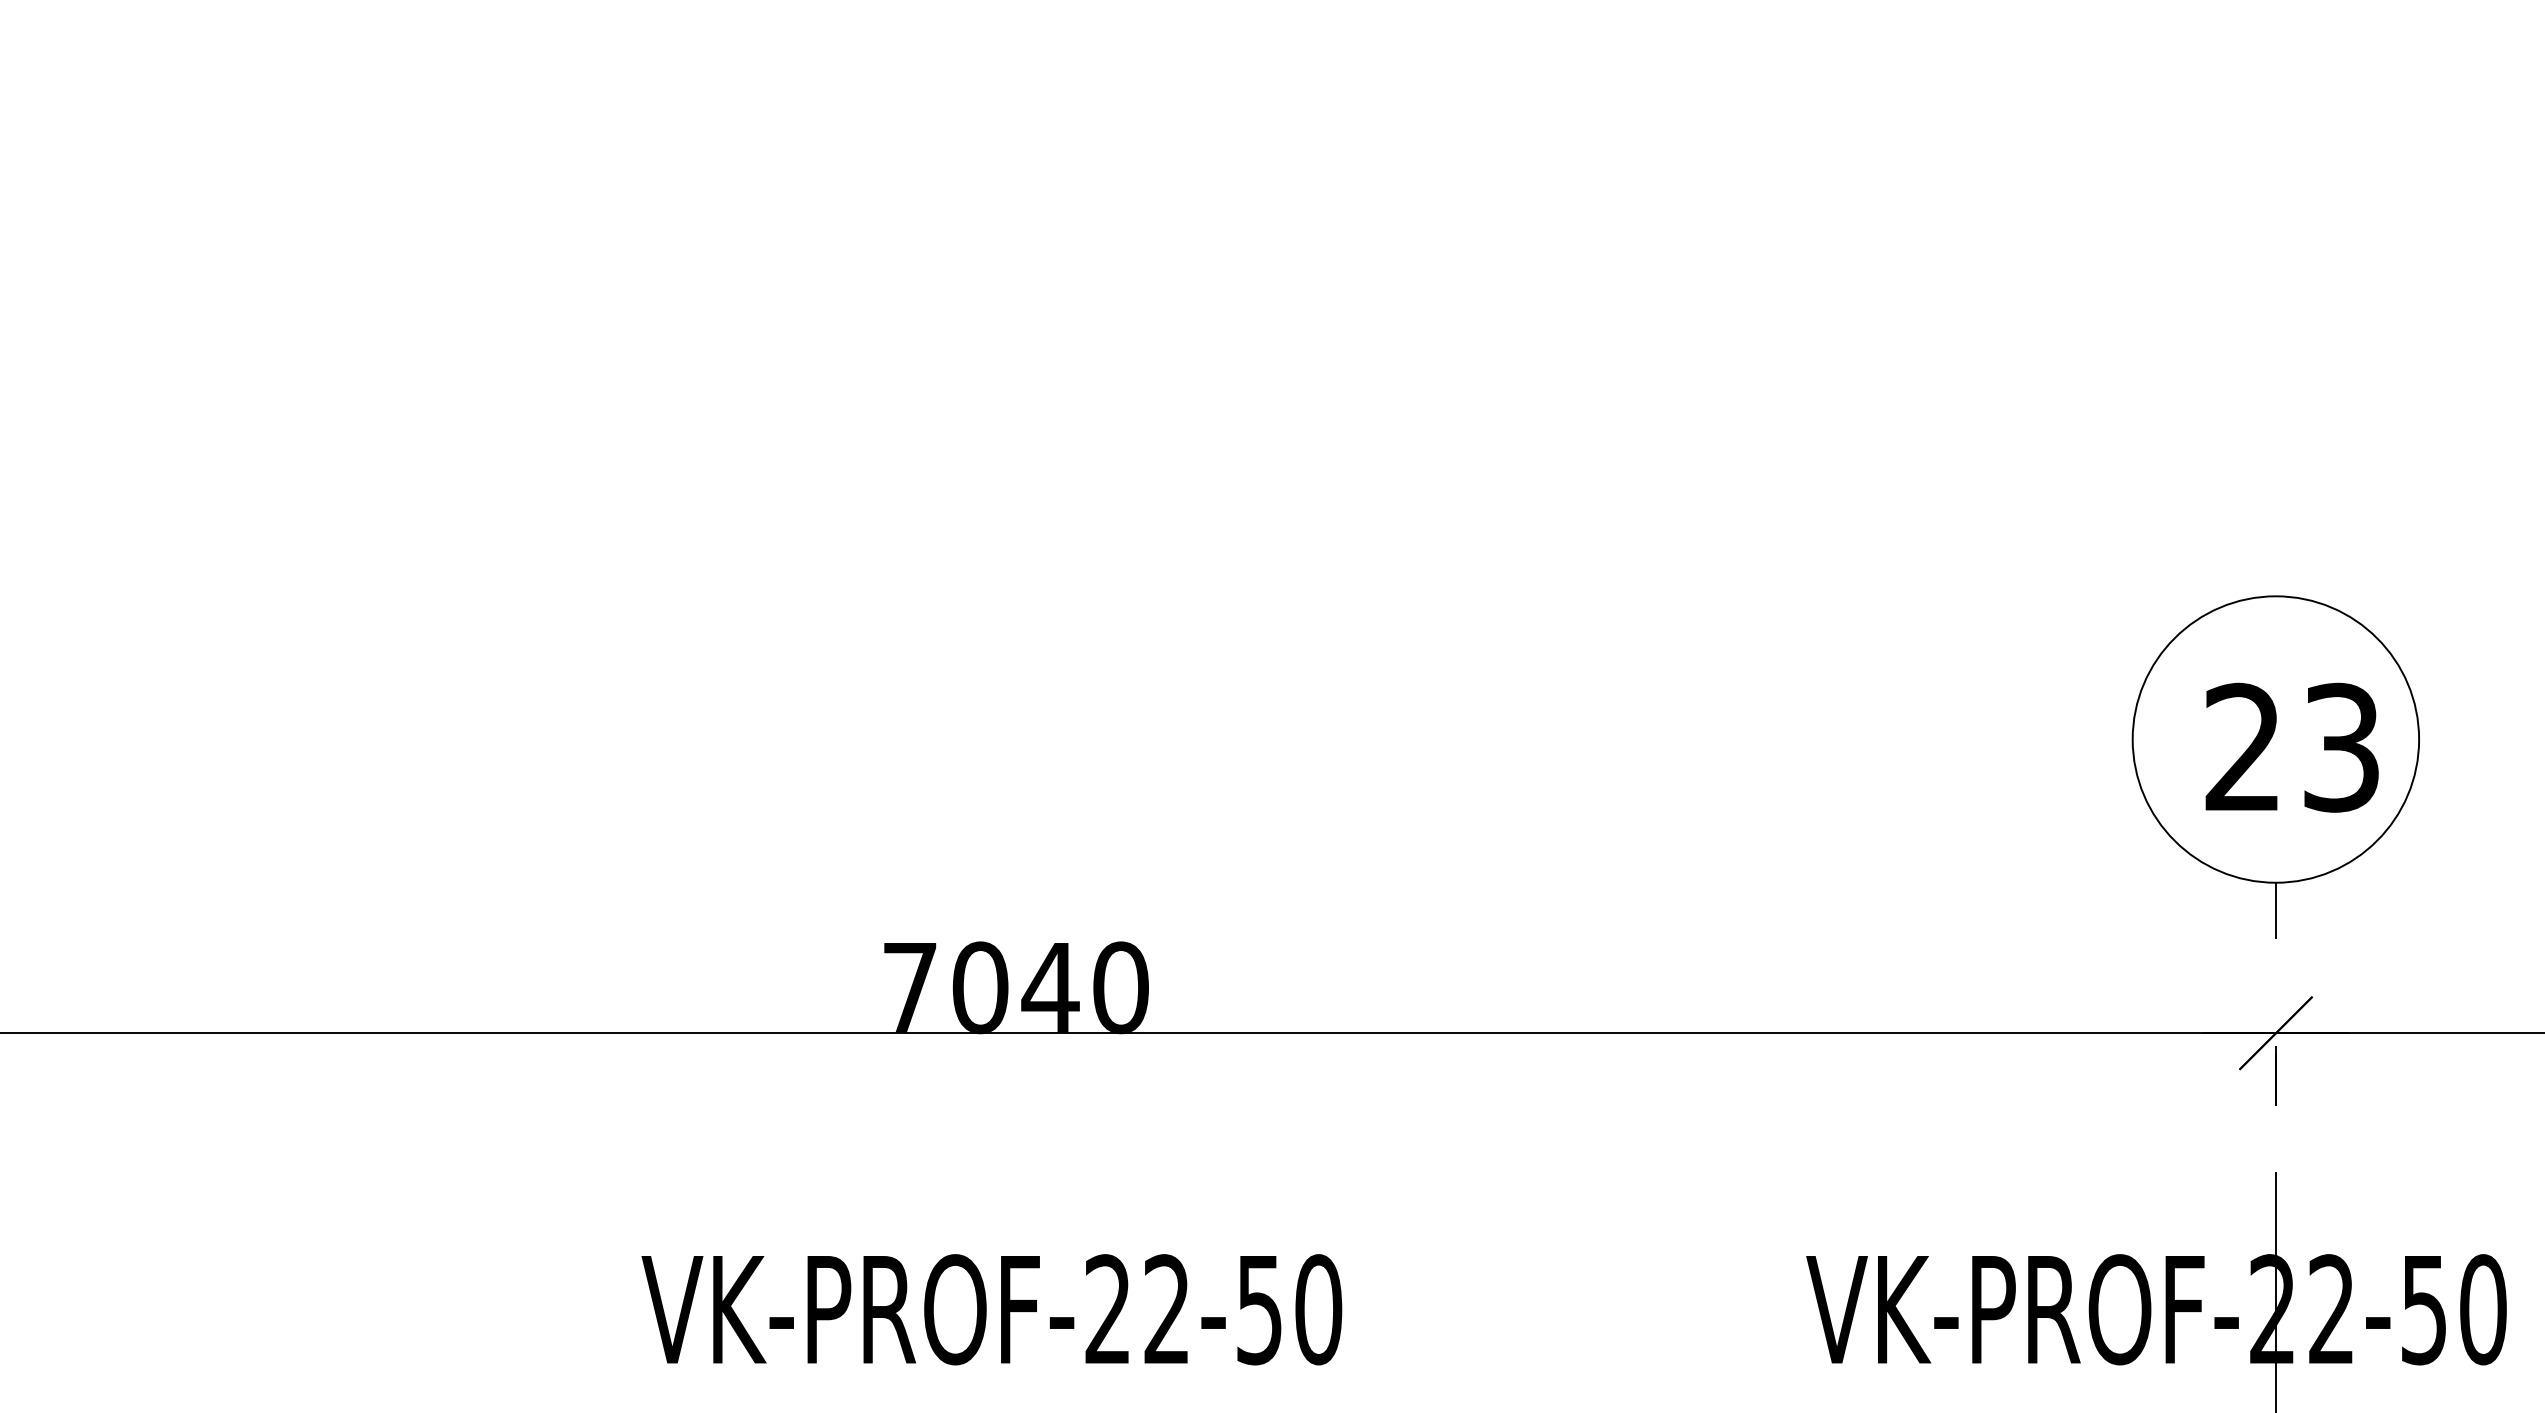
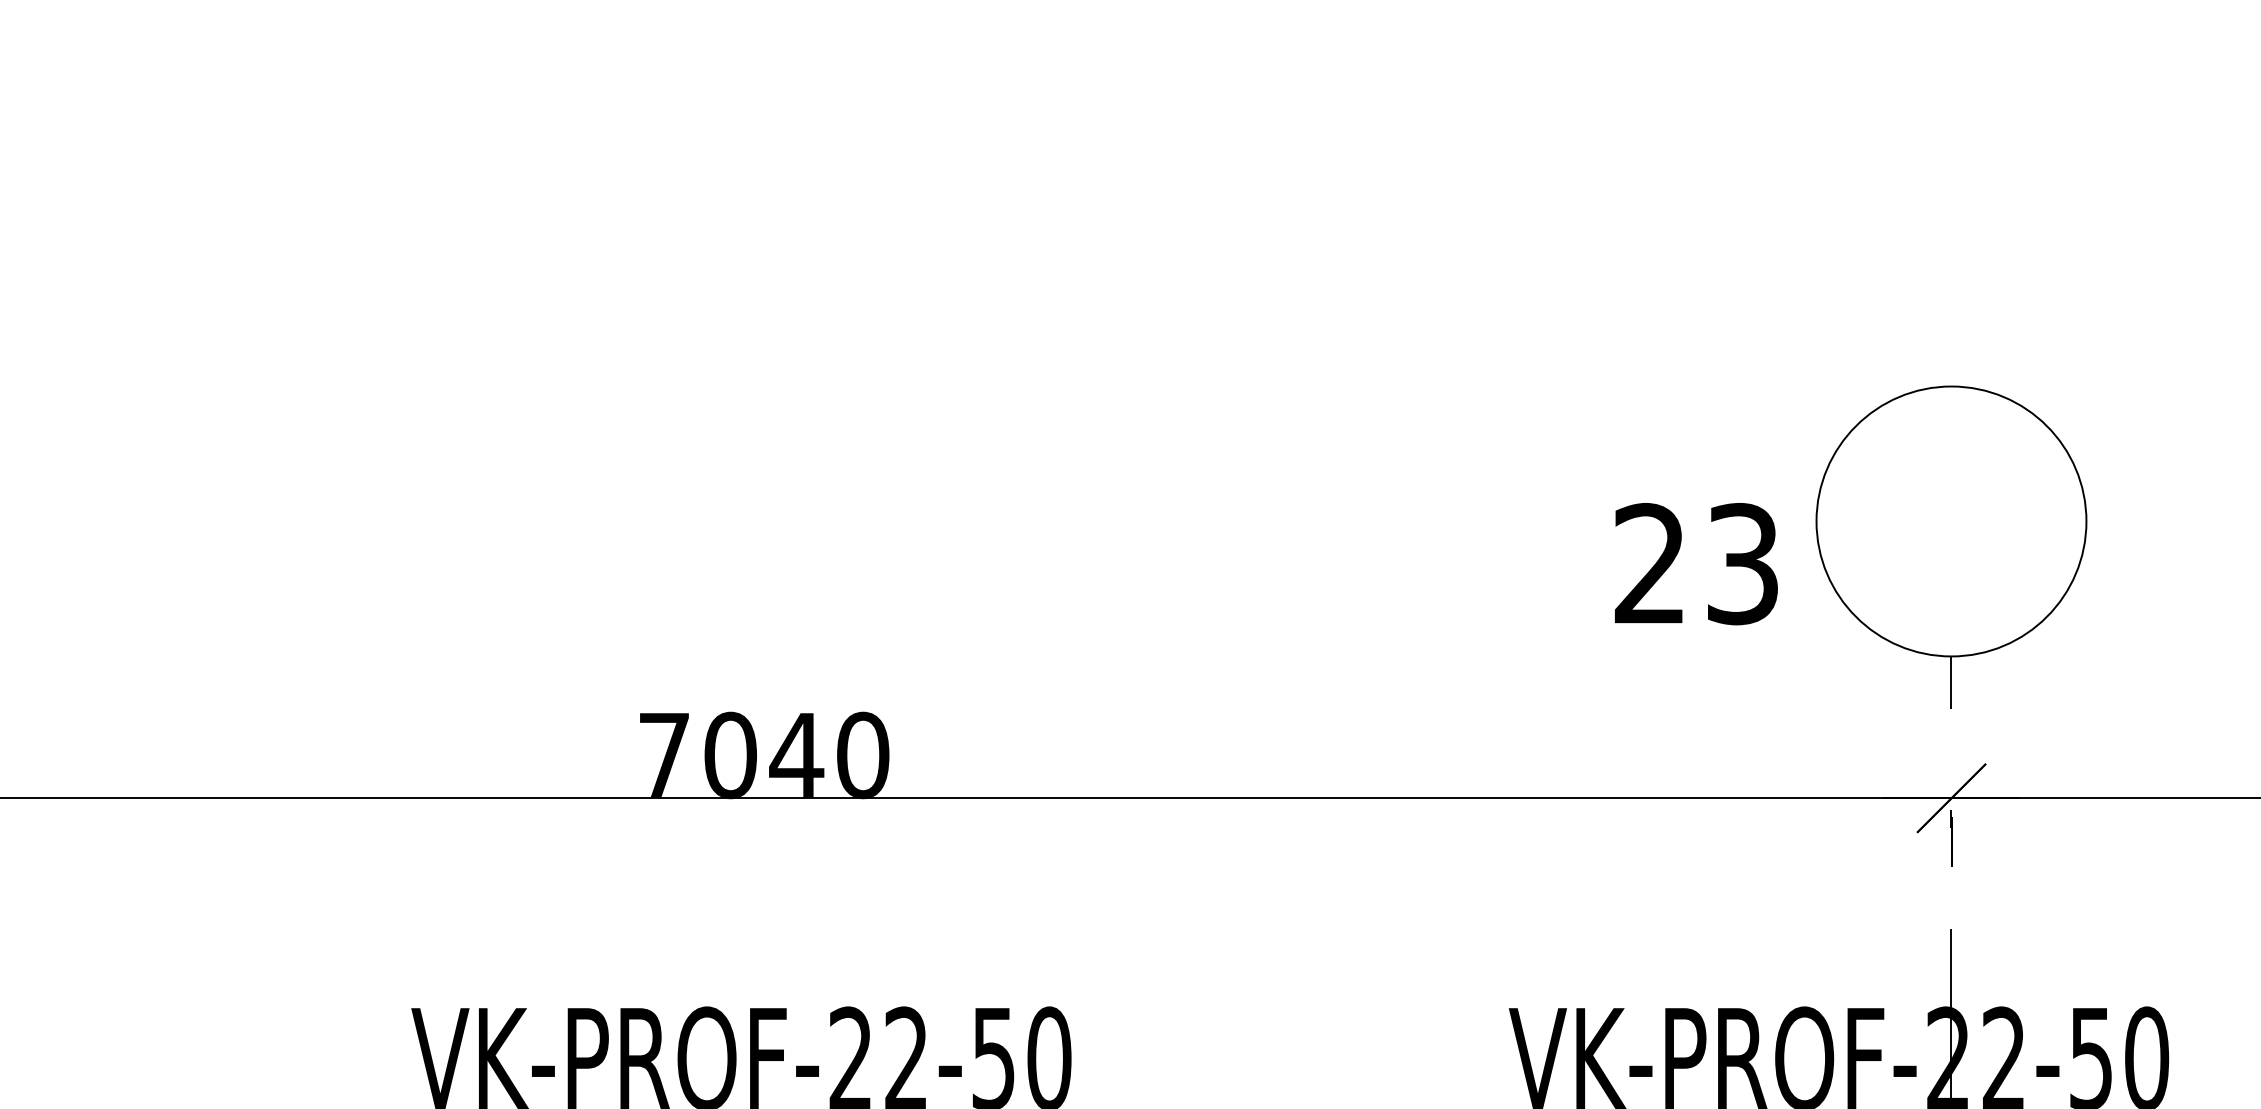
text: (2291, 747) -> (1695, 563), moved

